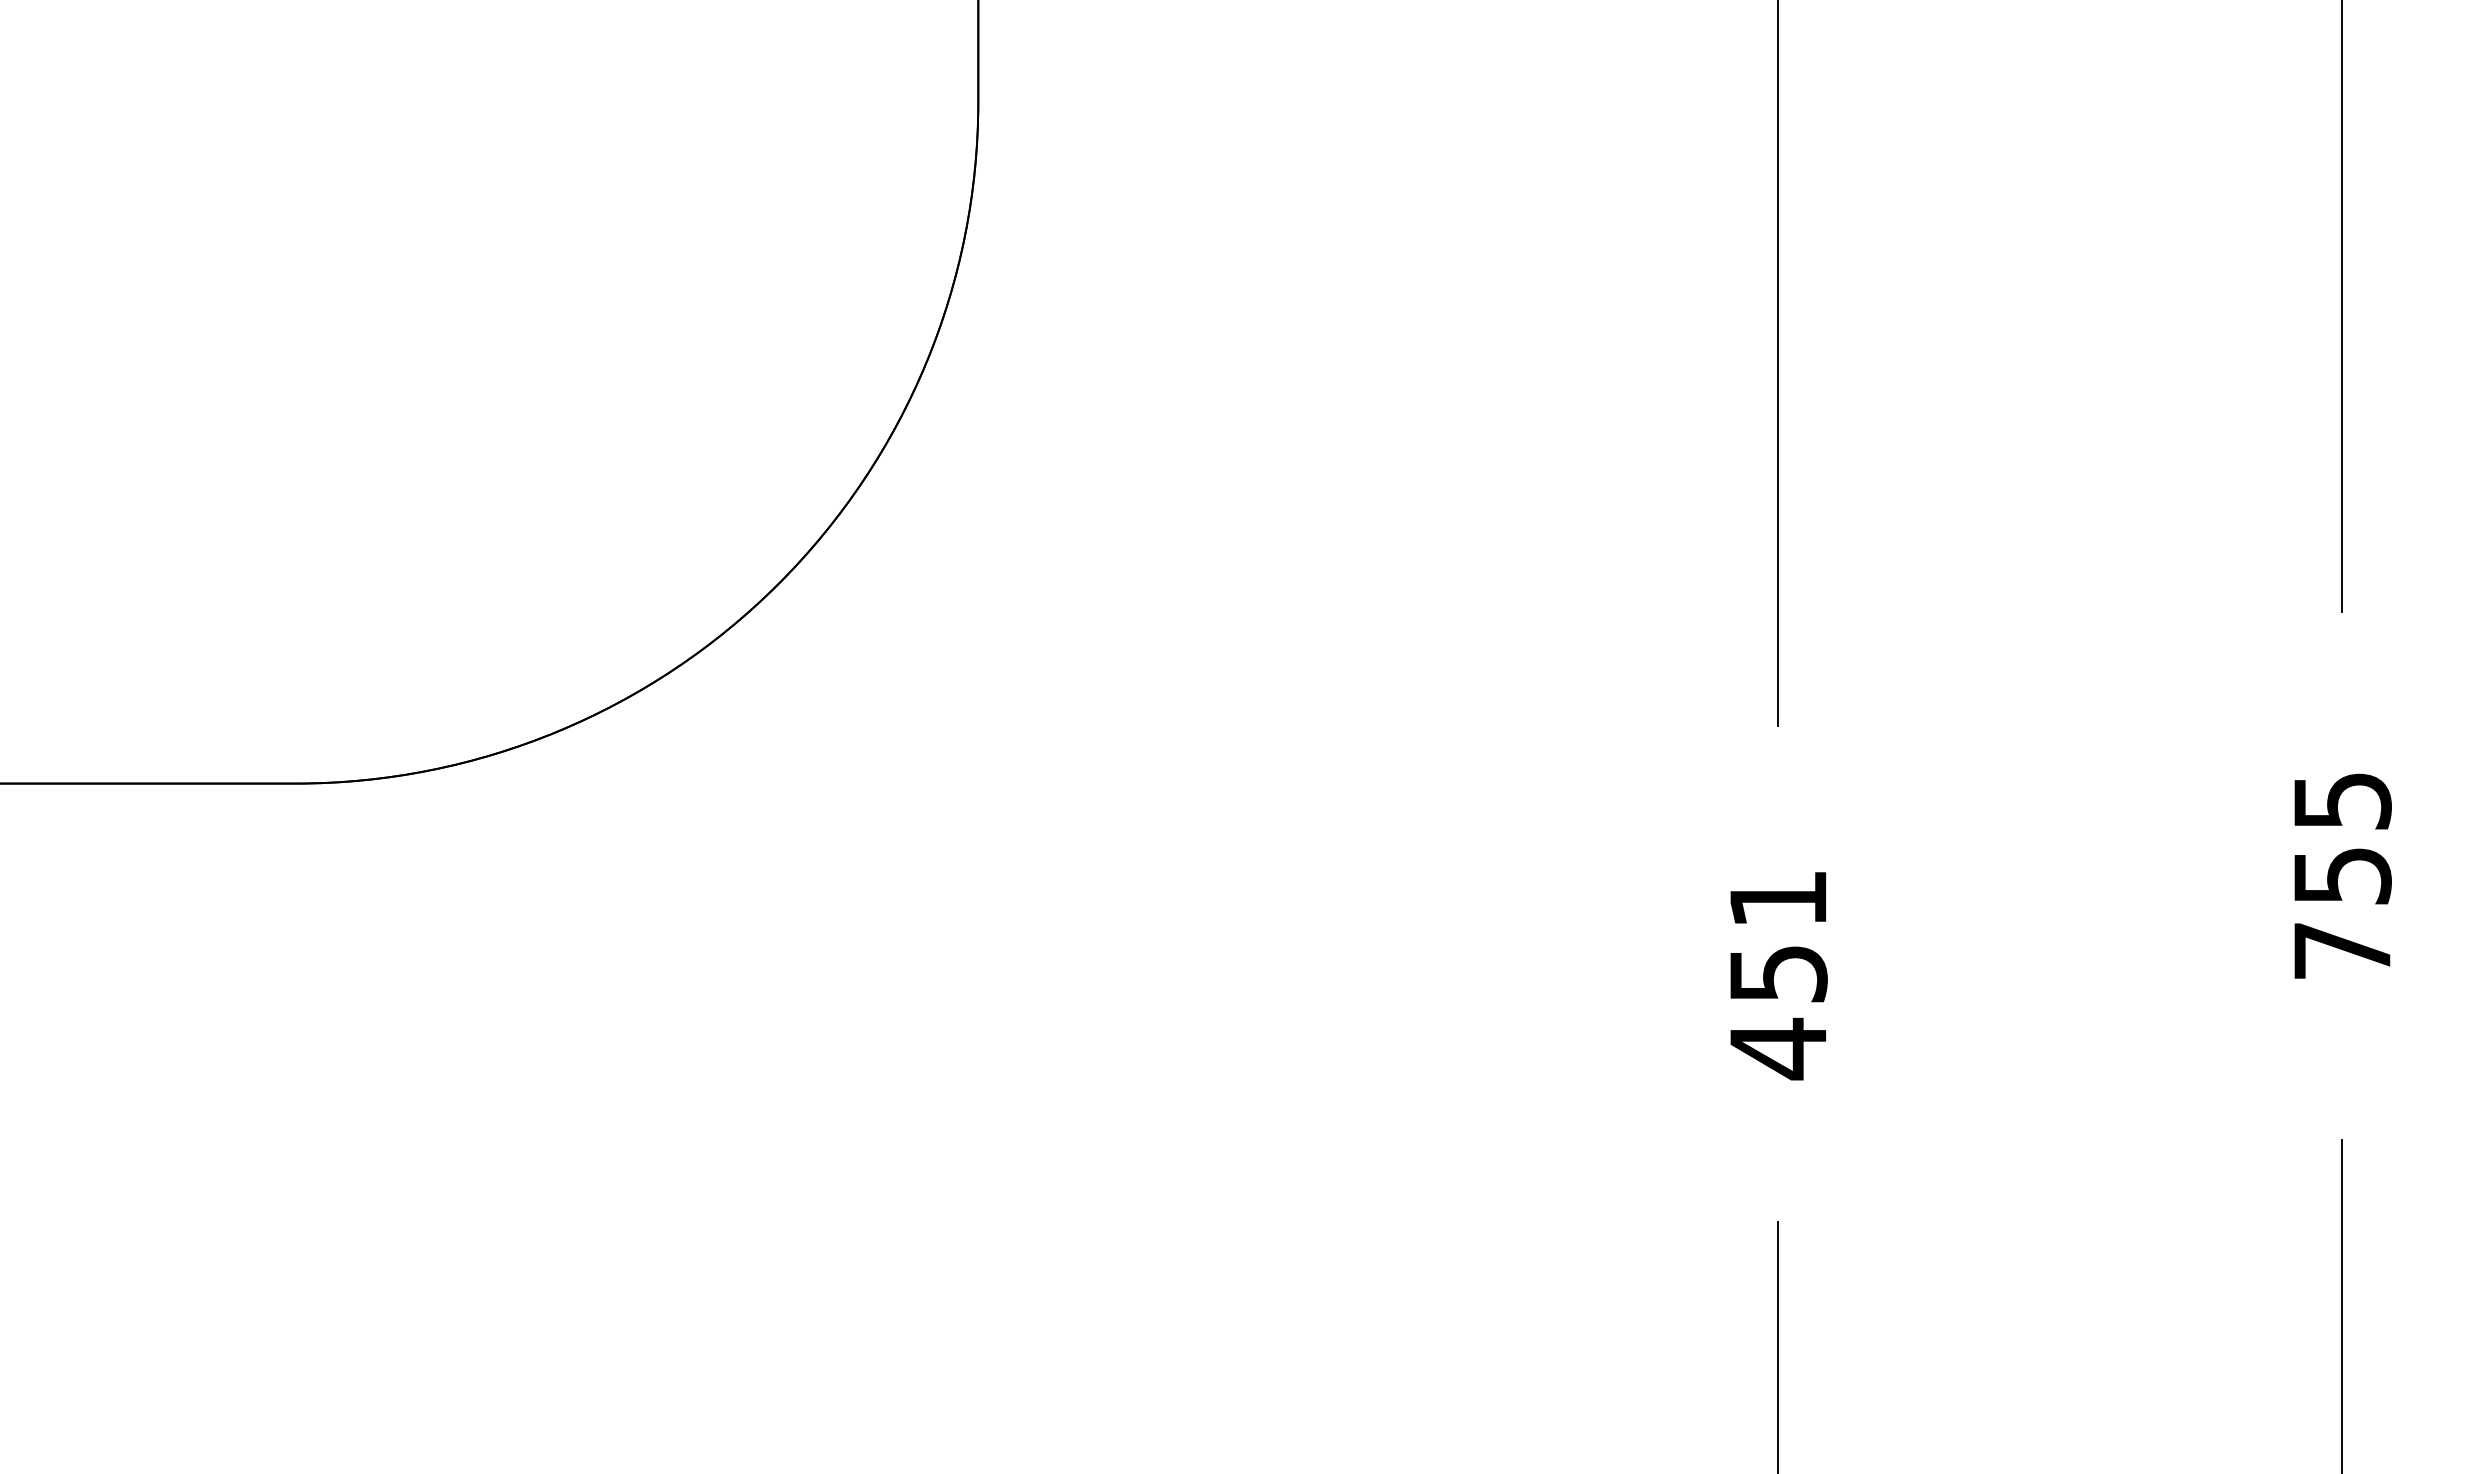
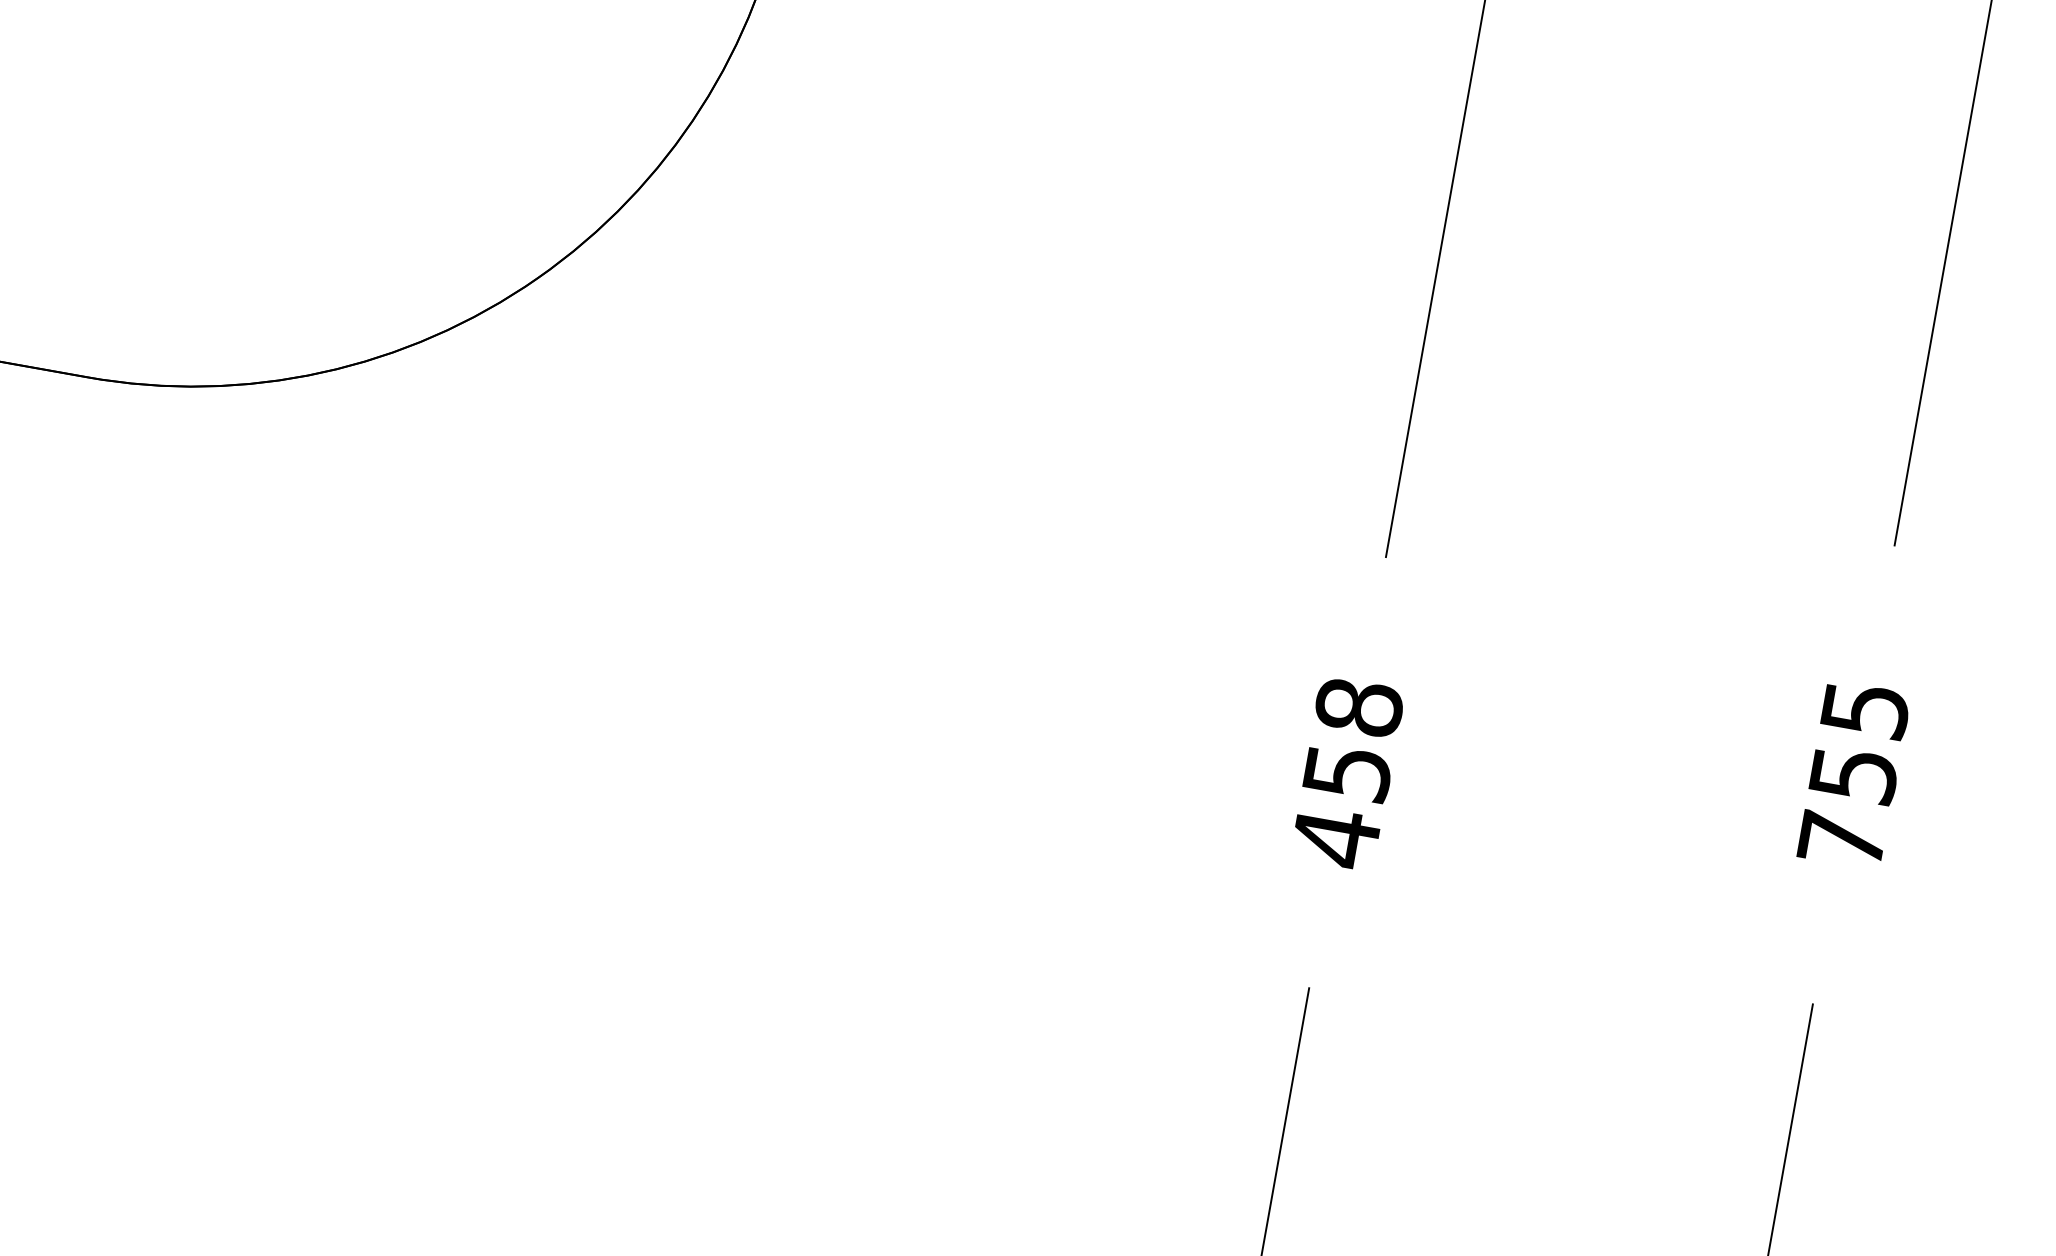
text: (1778, 898) -> (1359, 707), 451 -> 458

